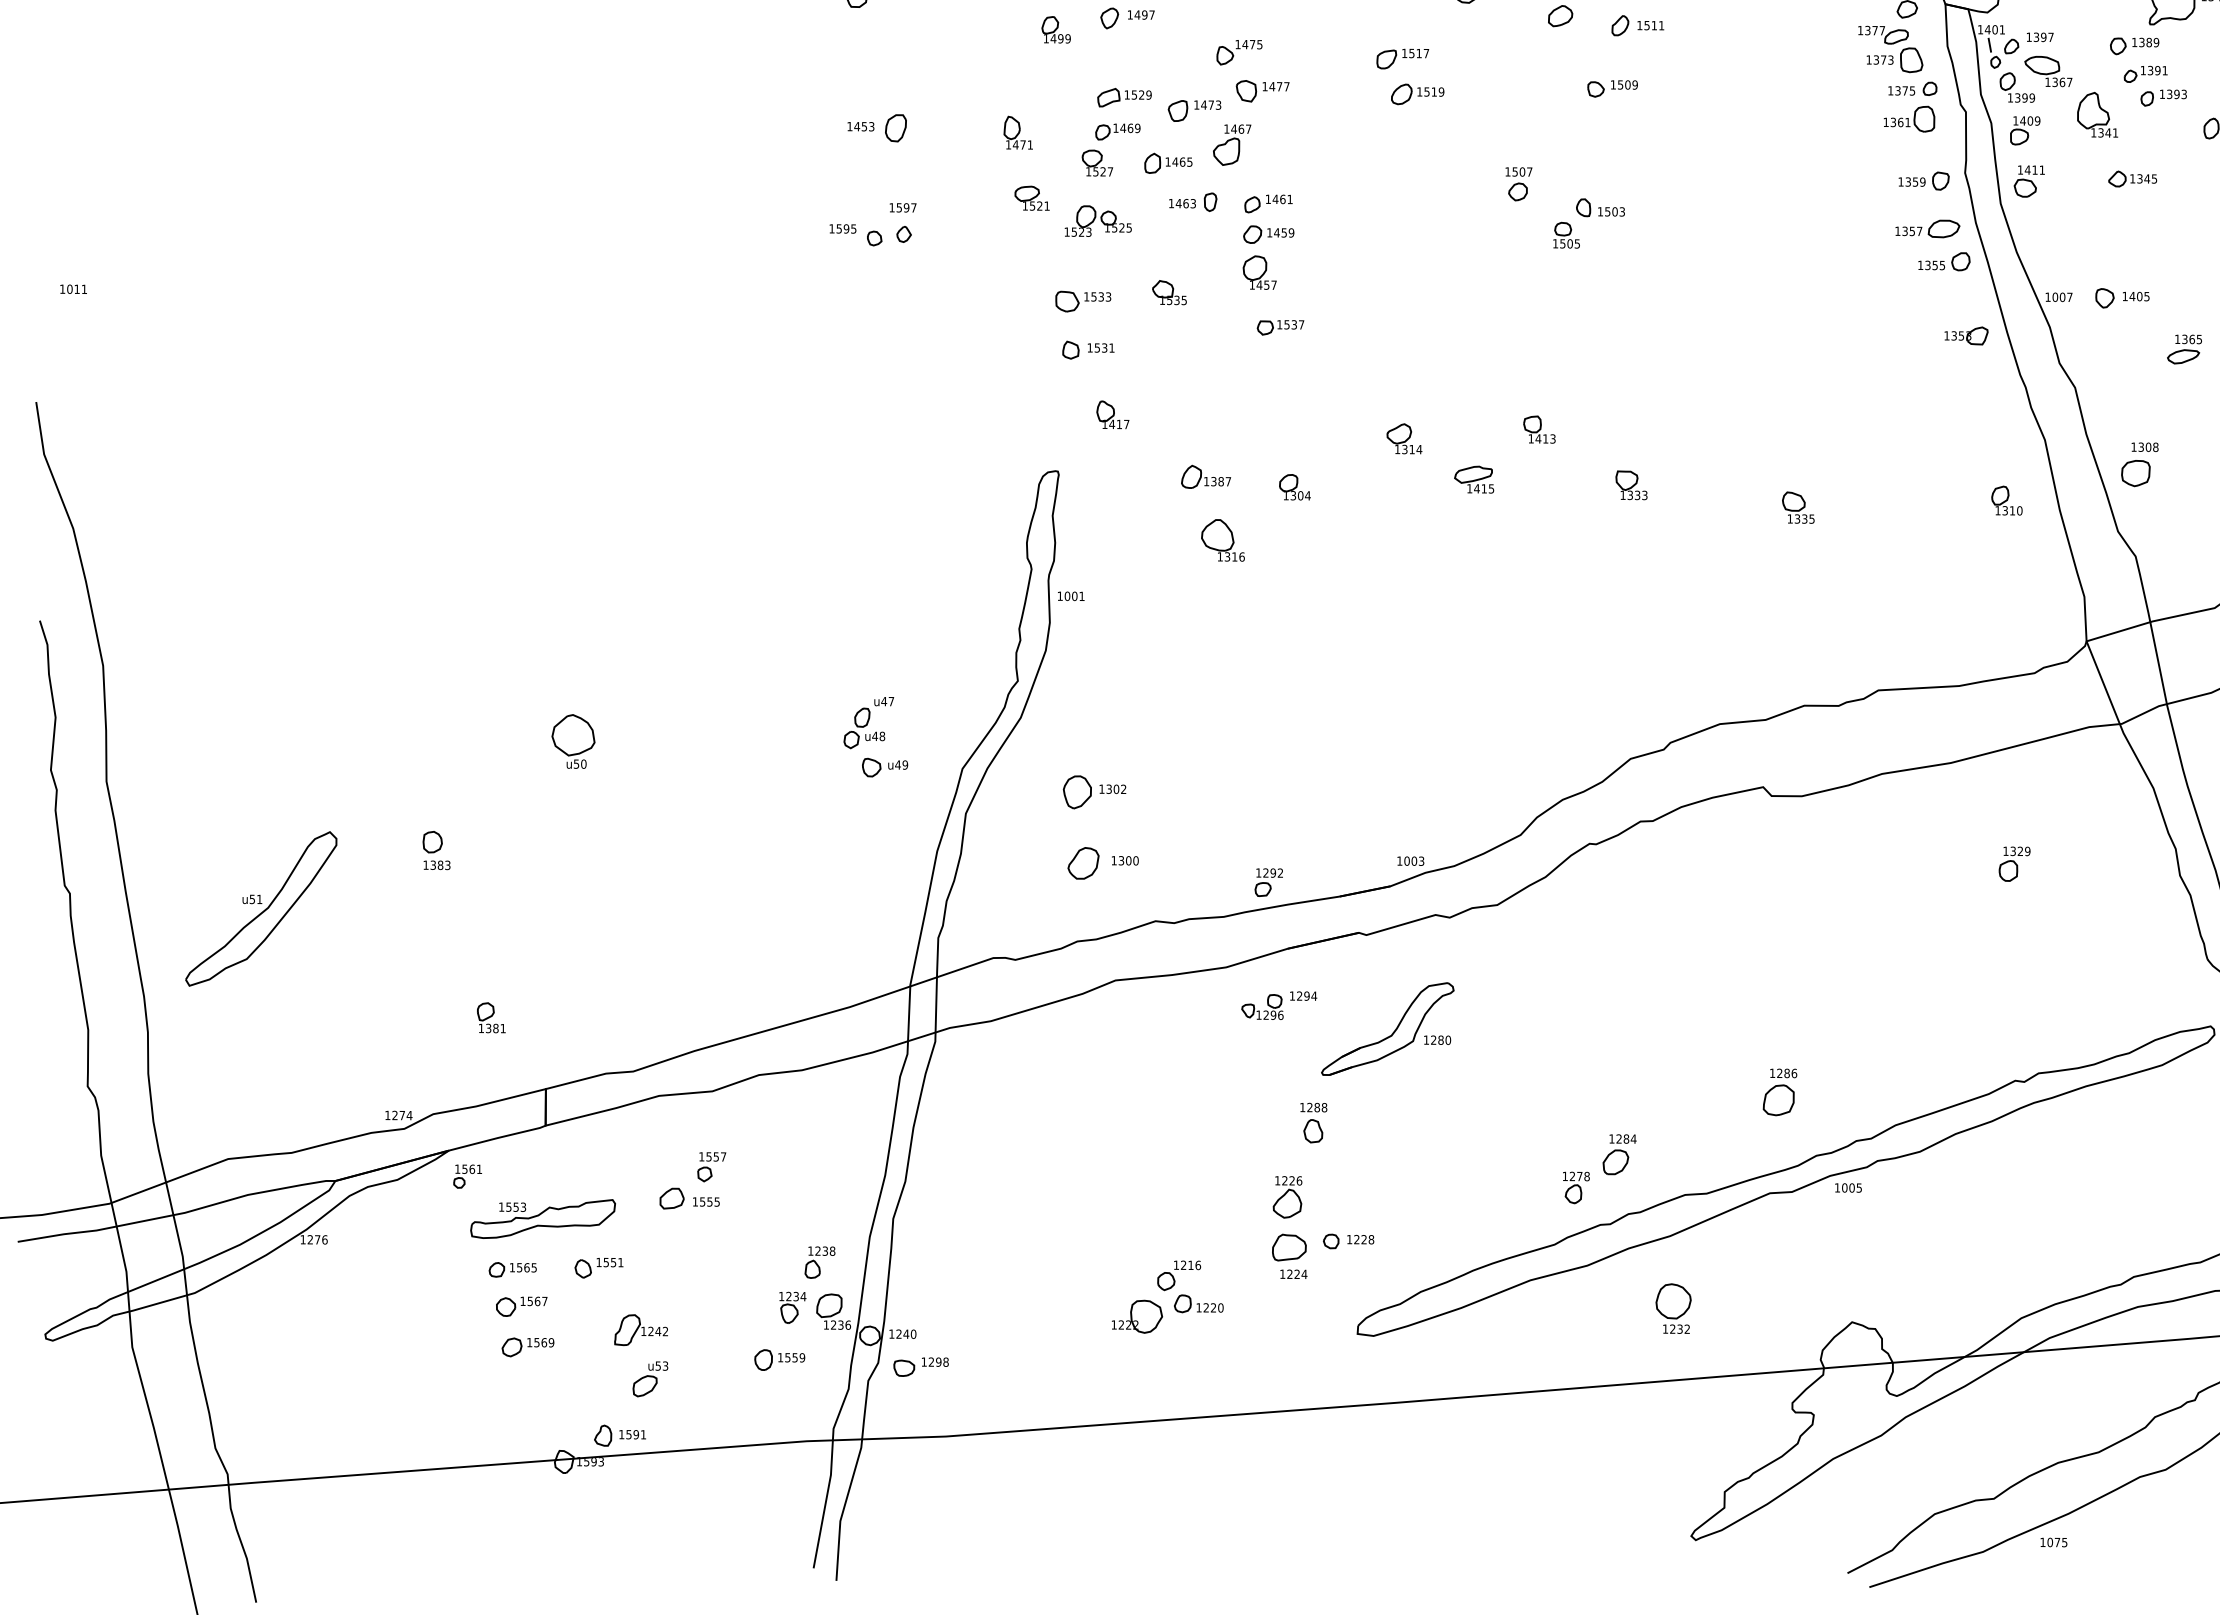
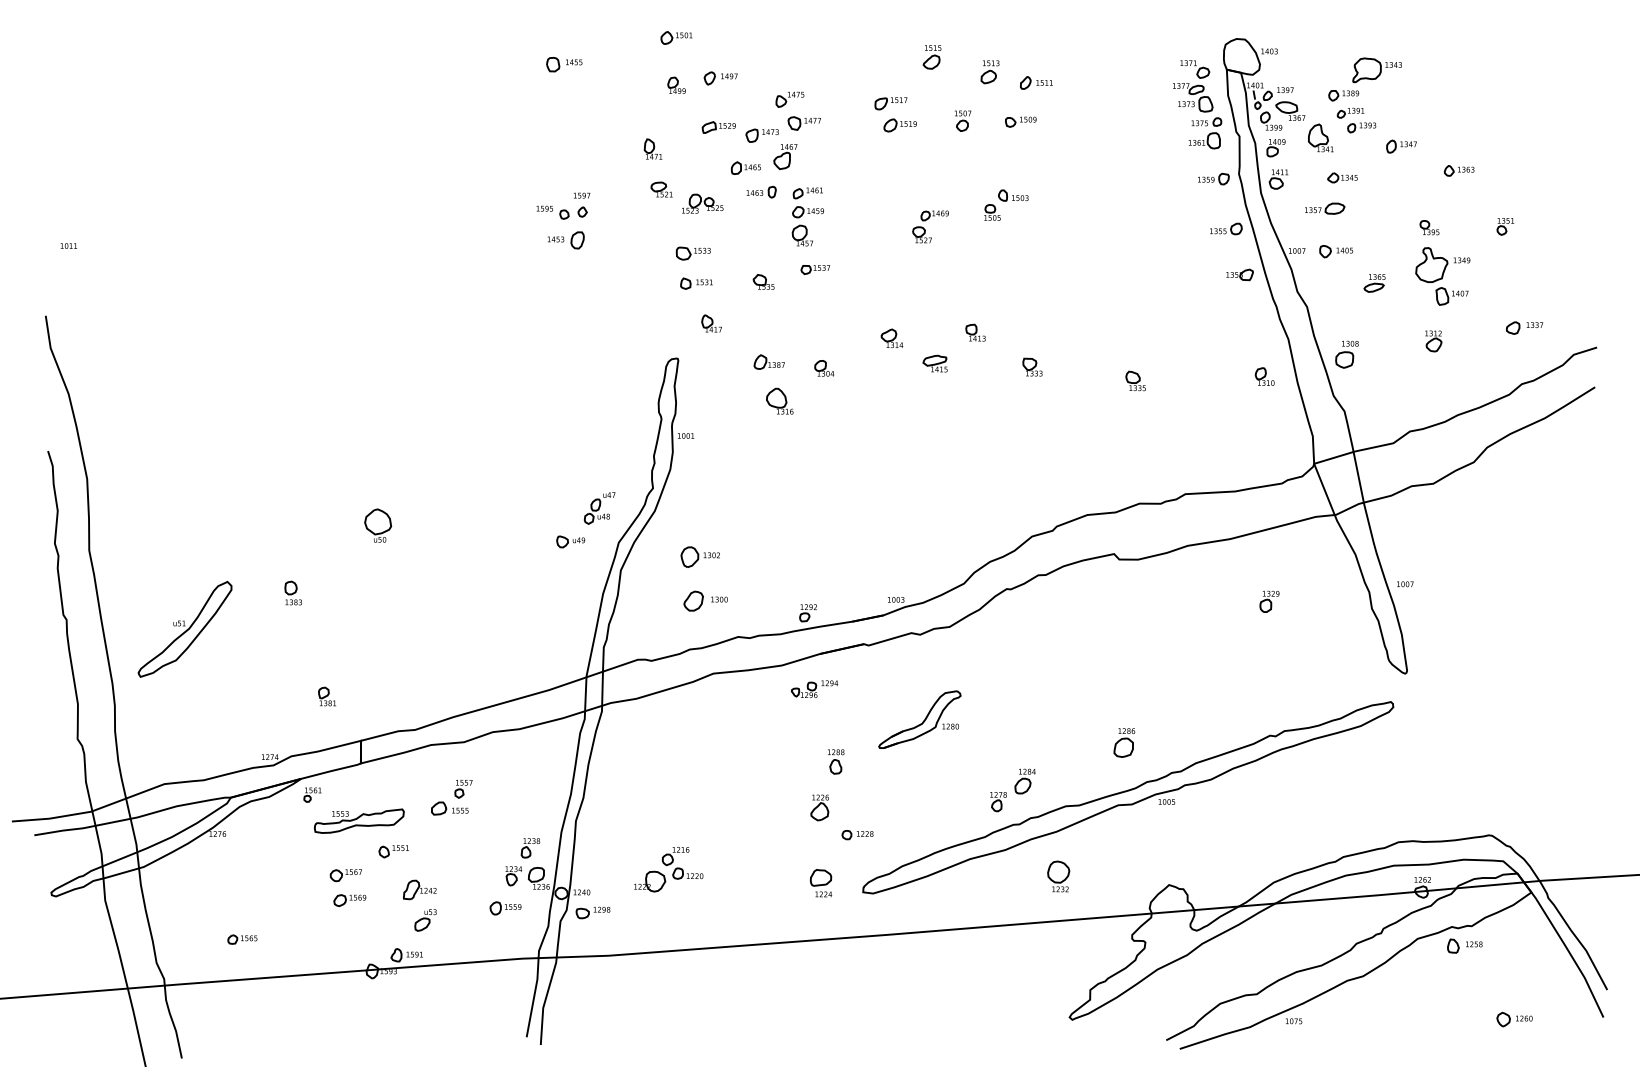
part: (876, 128) -> (565, 240), moved
part: (1110, 149) -> (930, 226), moved
part: (1519, 183) -> (963, 120), moved
part: (1928, 228) -> (1325, 208), moved
part: (1168, 291) -> (763, 281), moved
part: (868, 723) -> (599, 508), moved
part: (1387, 1028) -> (919, 719), moved
part: (1288, 1256) -> (820, 883), moved
part: (512, 1269) -> (242, 939), moved
part: (1167, 1297) -> (668, 869), moved

